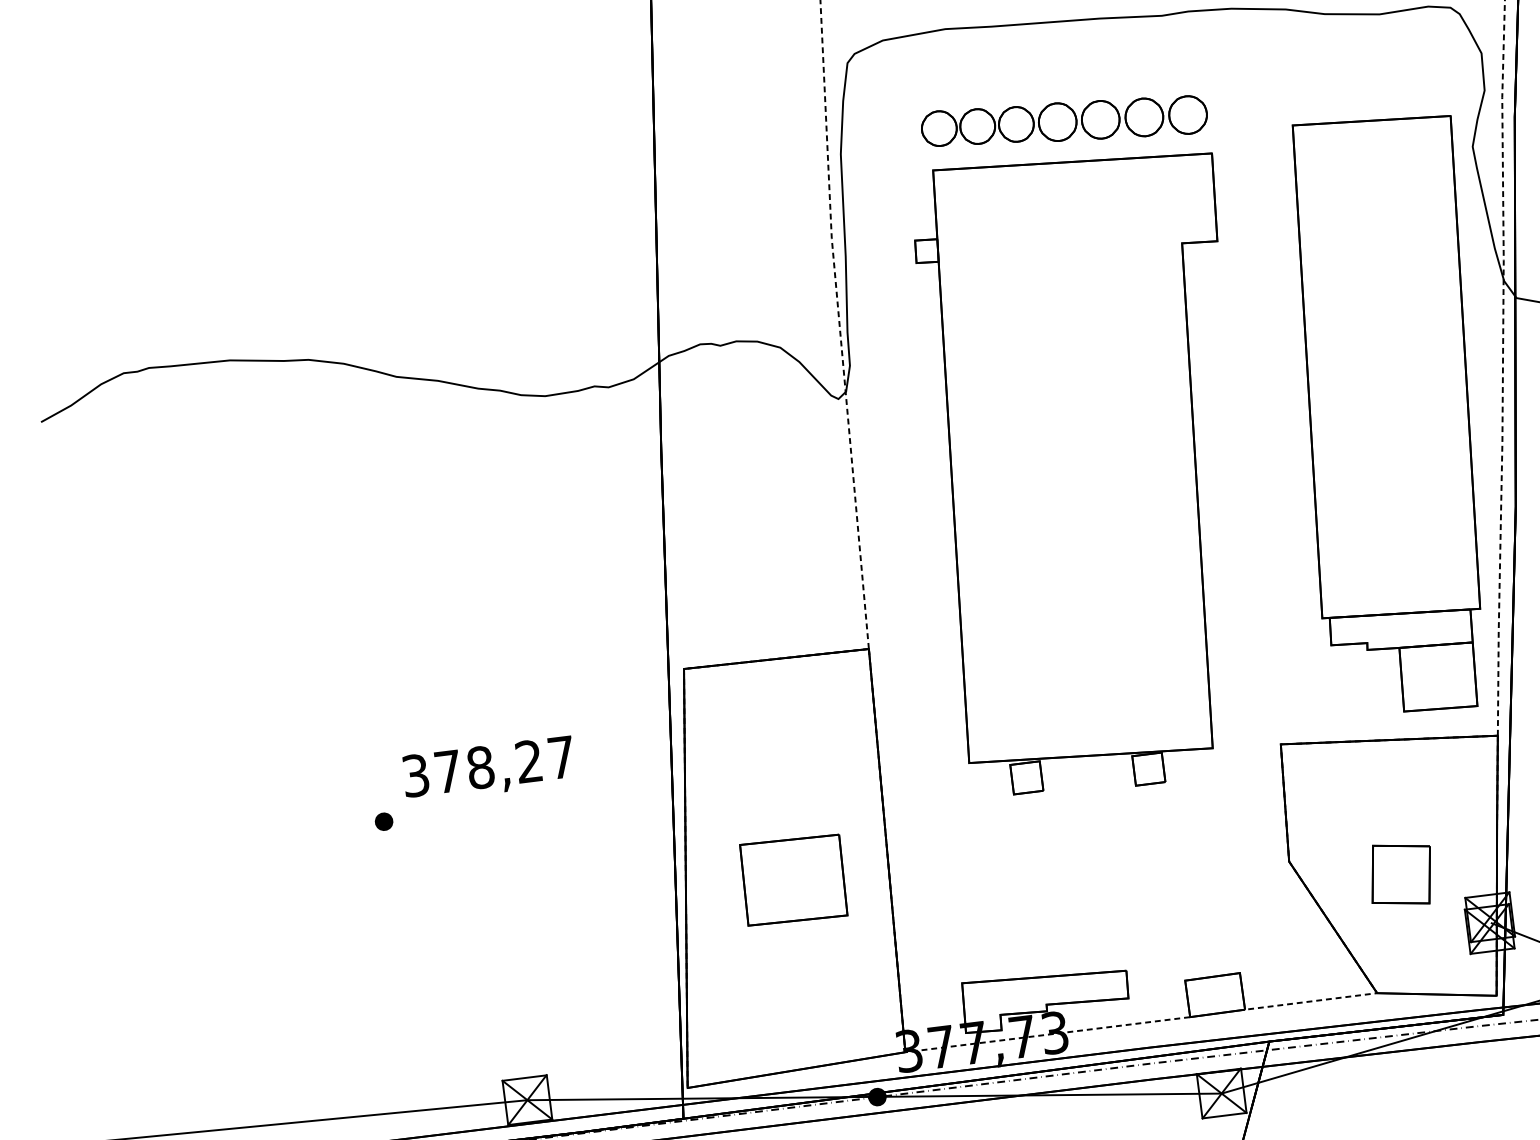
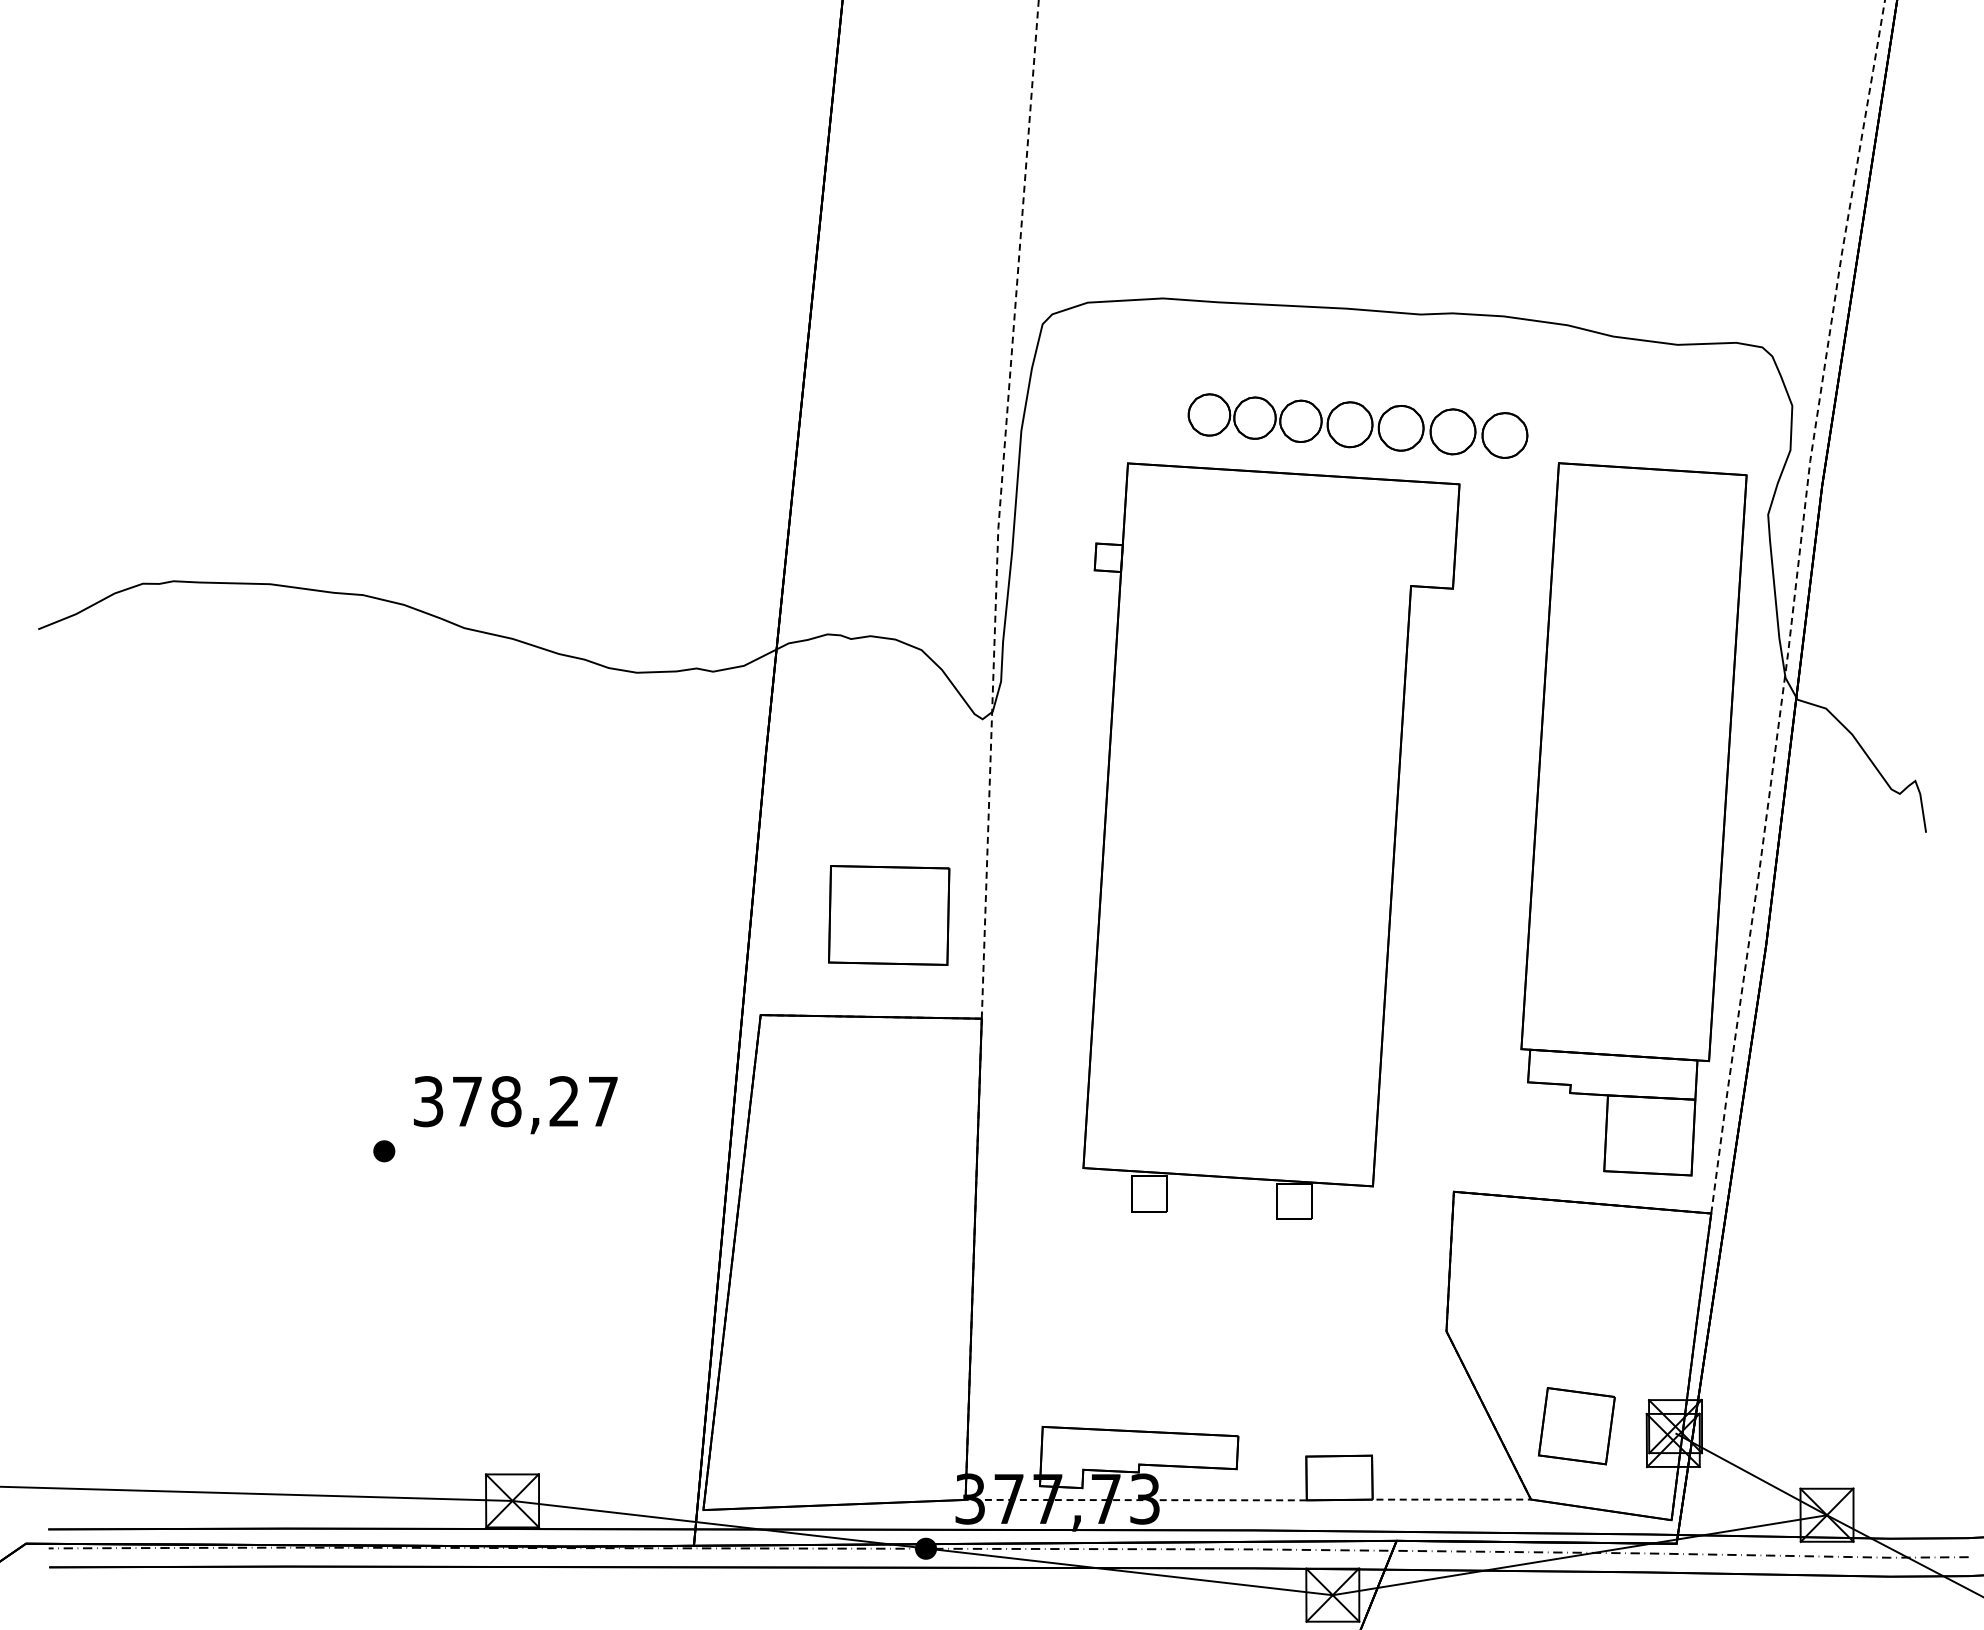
part: (1064, 122) -> (1357, 425), moved
part: (1400, 874) -> (1576, 1426), moved
part: (794, 880) -> (889, 915), moved

